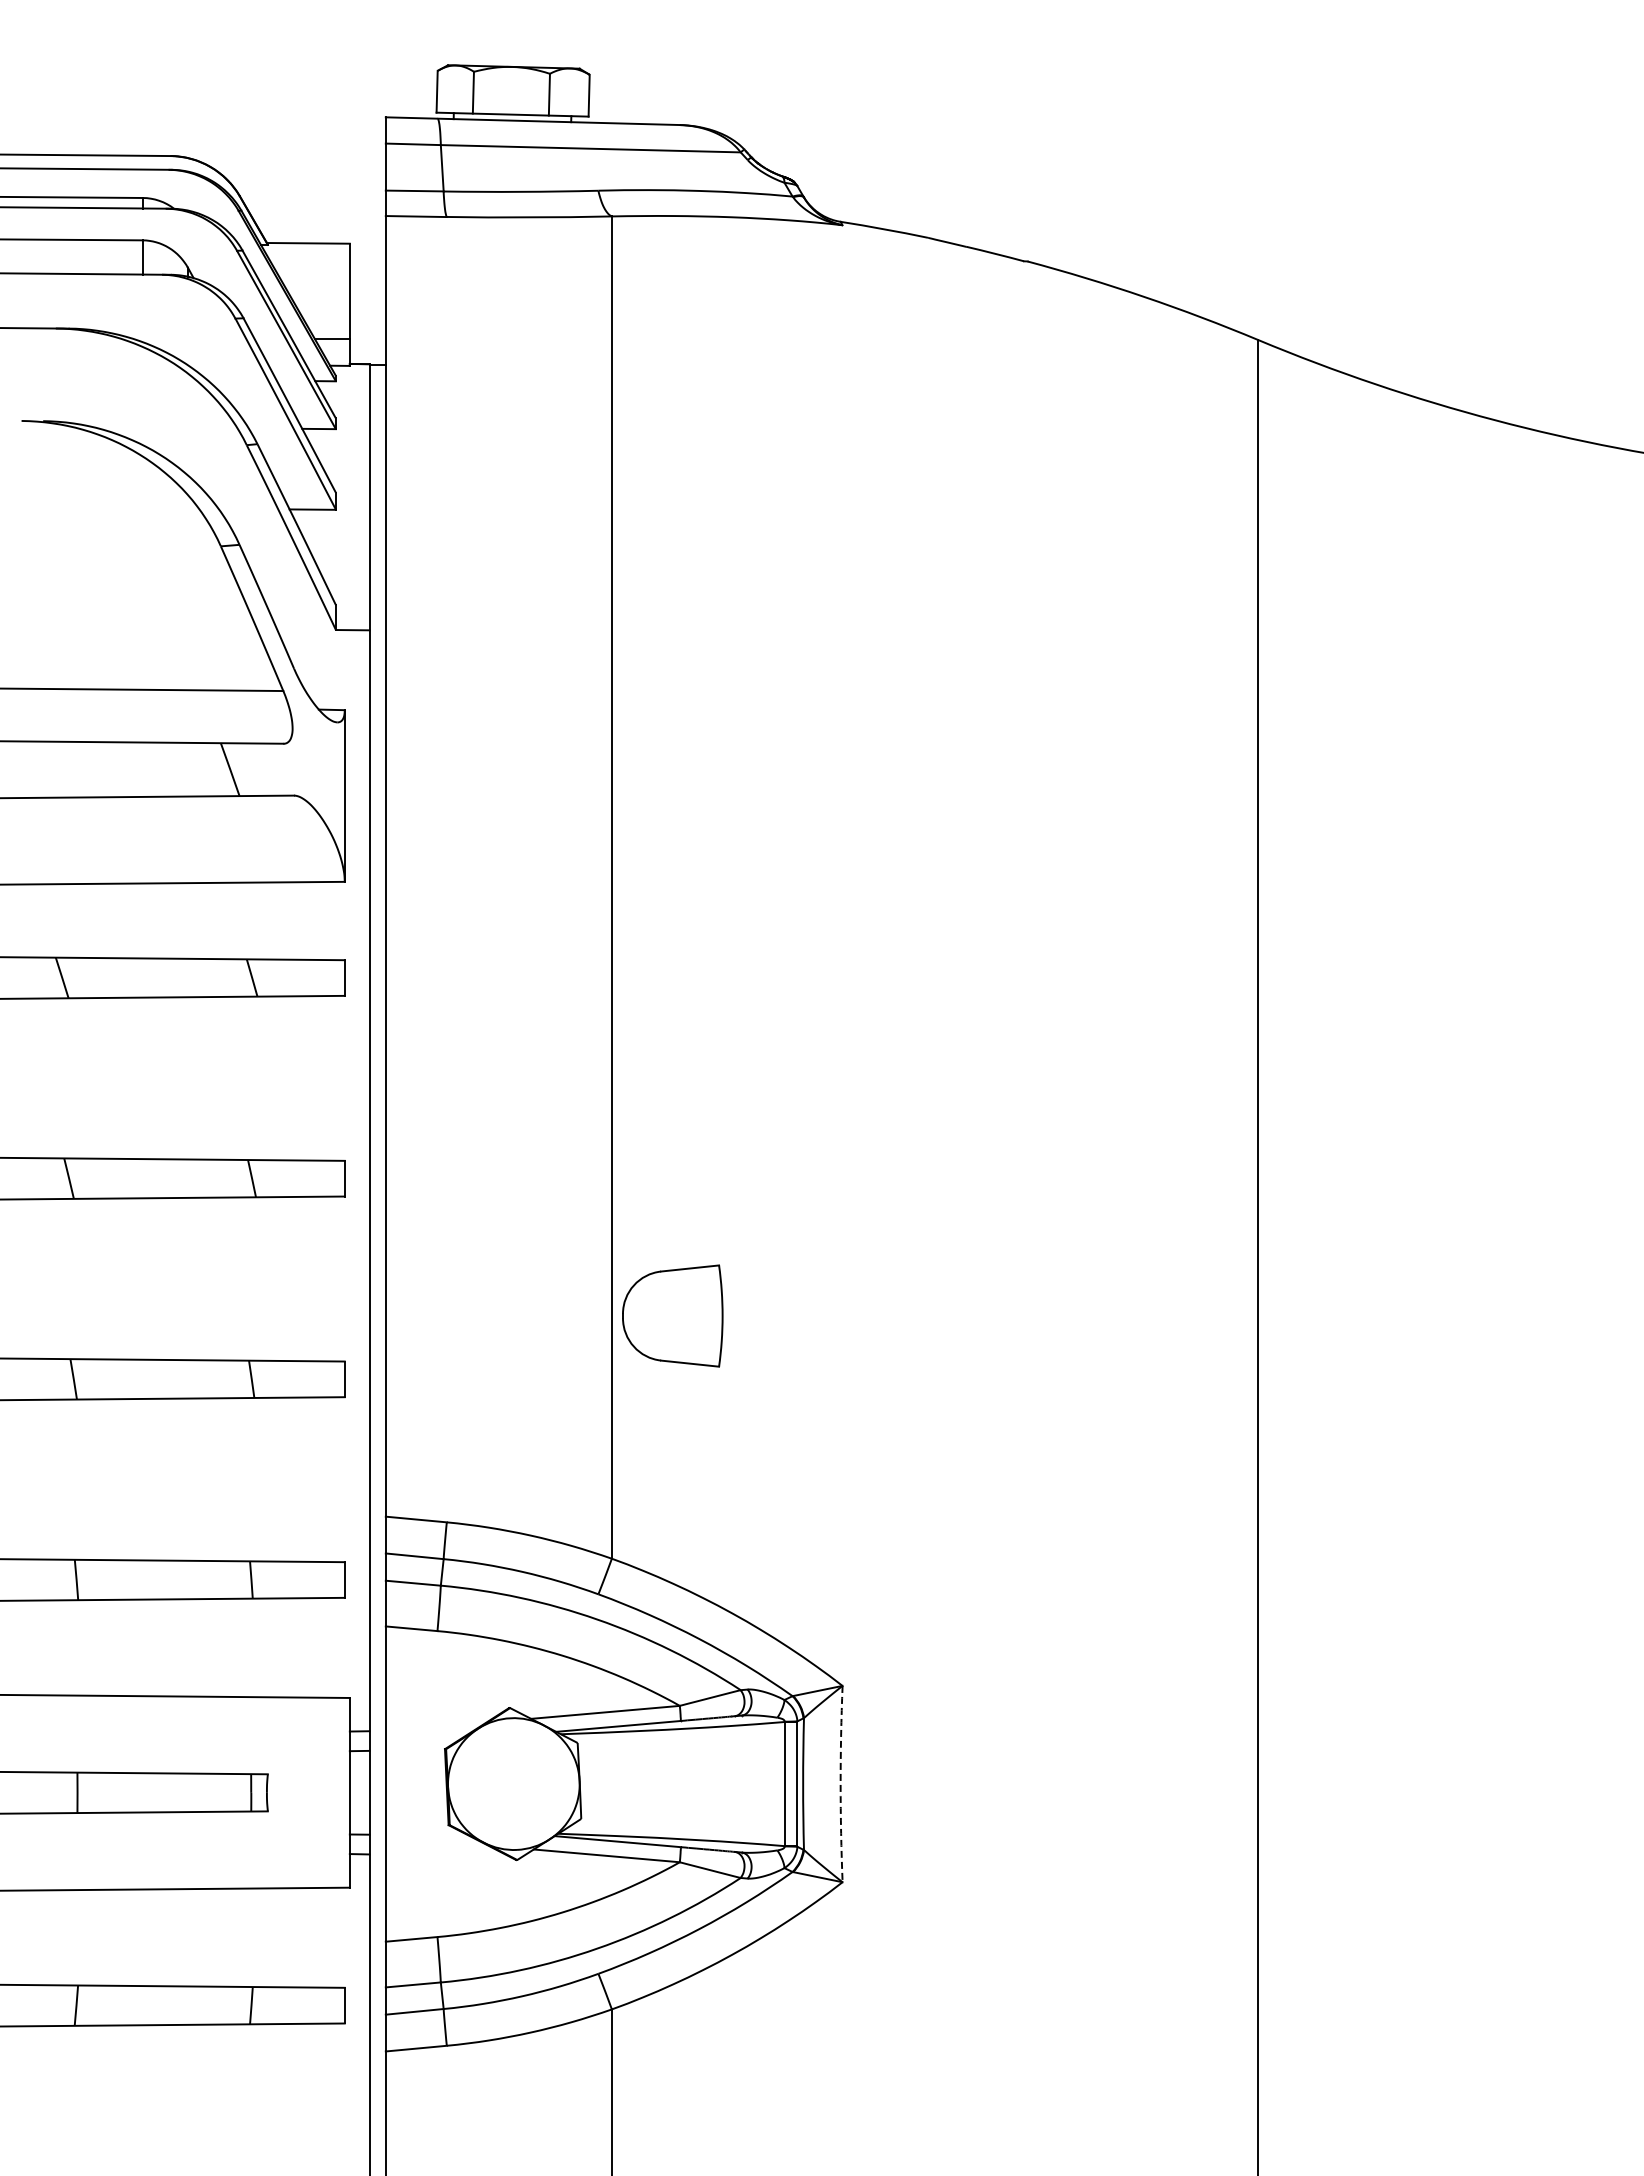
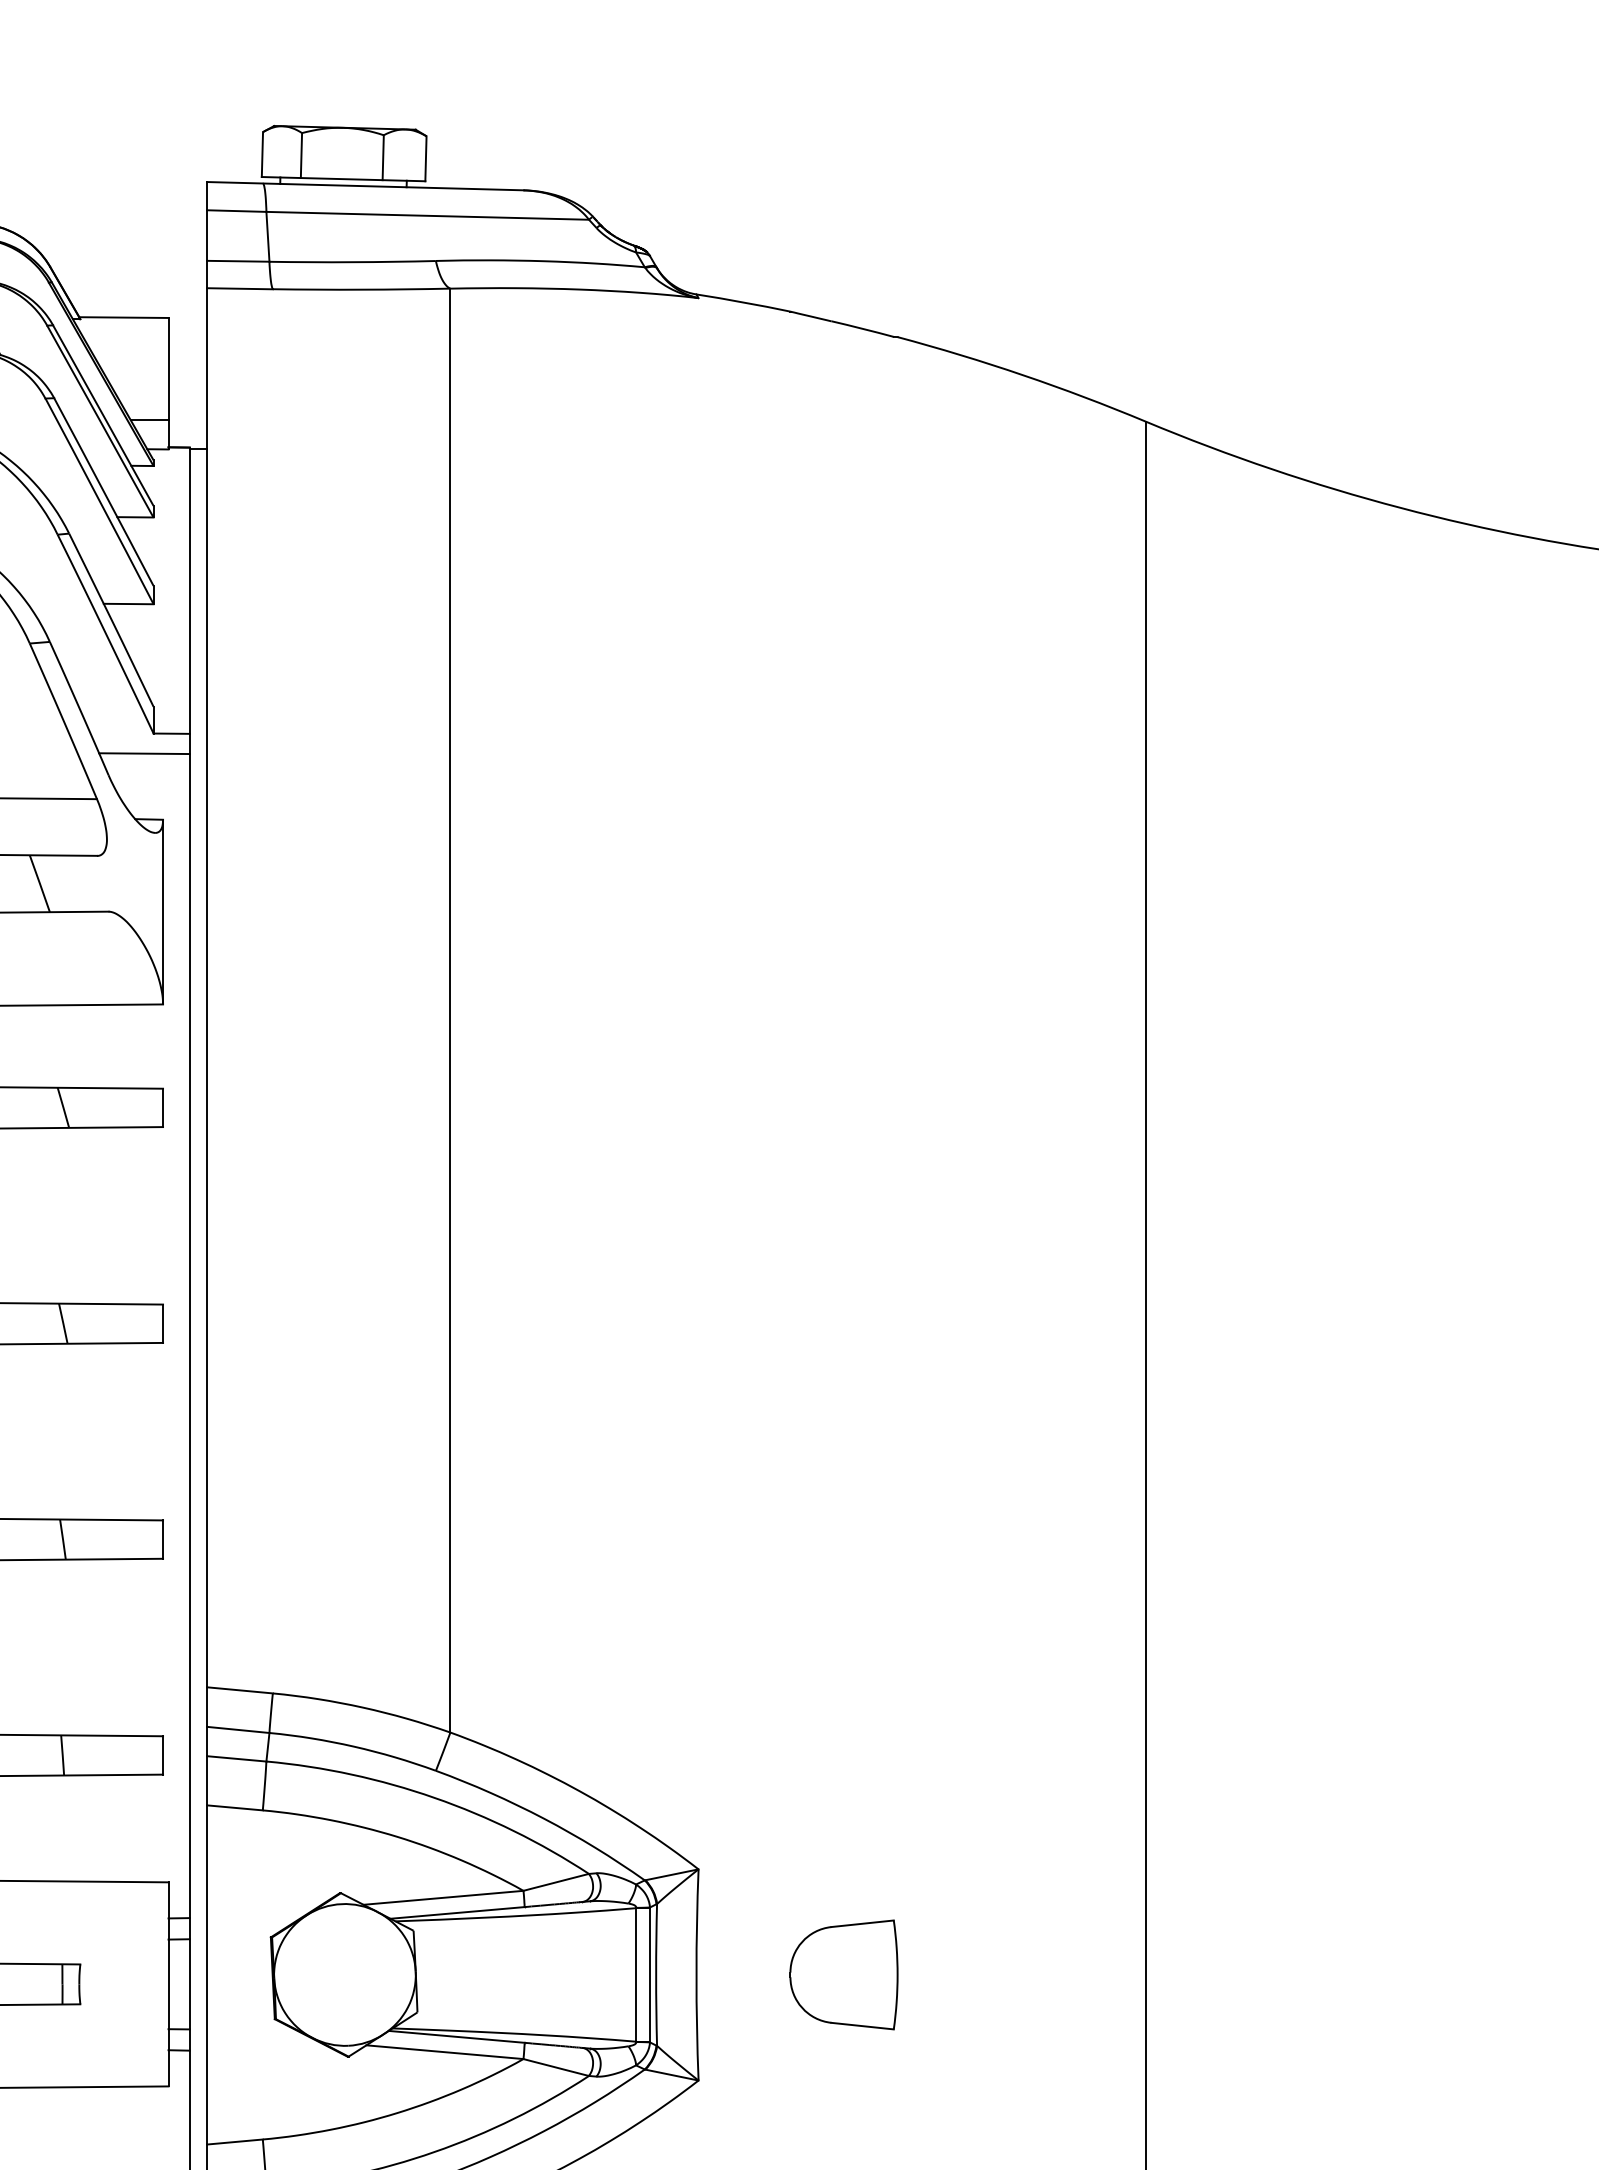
line: (327, 648) -> (144, 753), added
part: (672, 1315) -> (843, 1974), moved
arc: (840, 1784) -> (696, 1975), dashed -> solid

